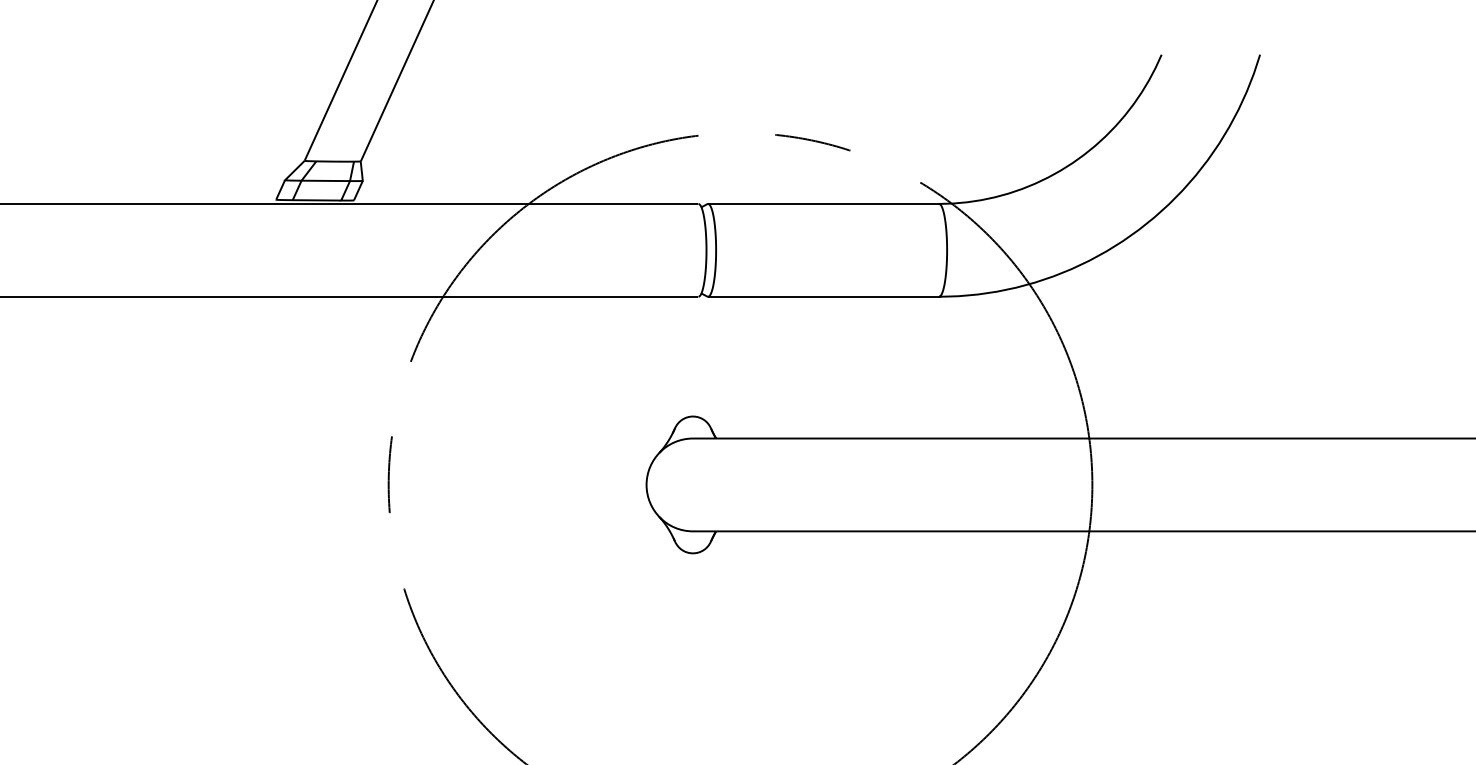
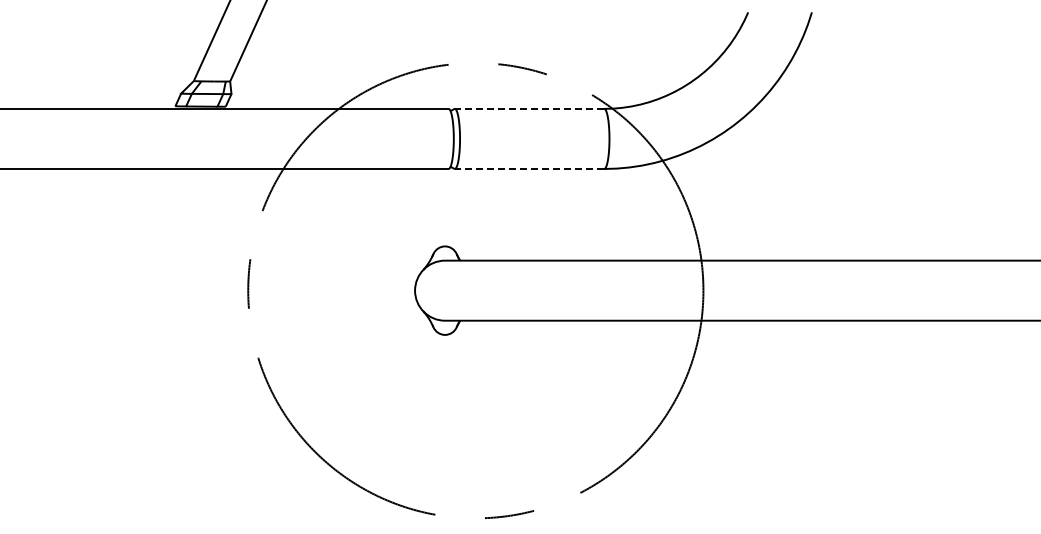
line: (823, 203) -> (529, 108), solid -> dashed
line: (823, 296) -> (529, 168), solid -> dashed

